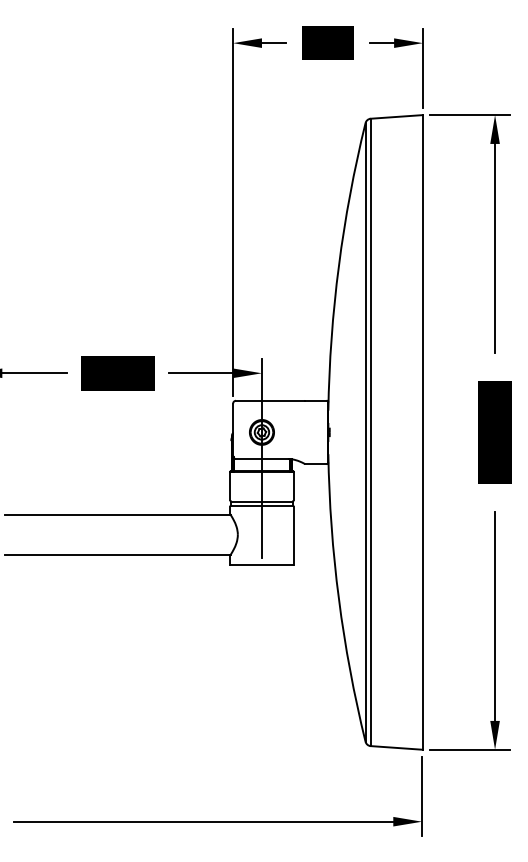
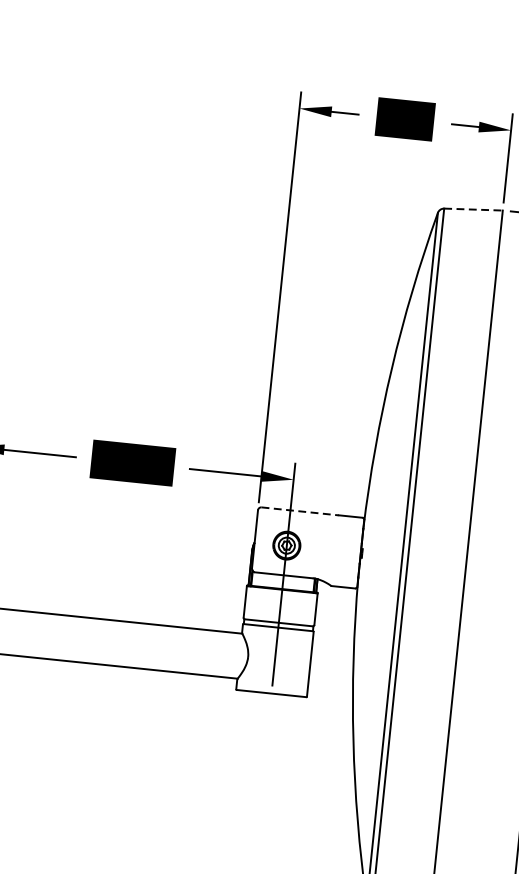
line: (397, 116) -> (474, 209), solid -> dashed
line: (270, 400) -> (300, 511), solid -> dashed

